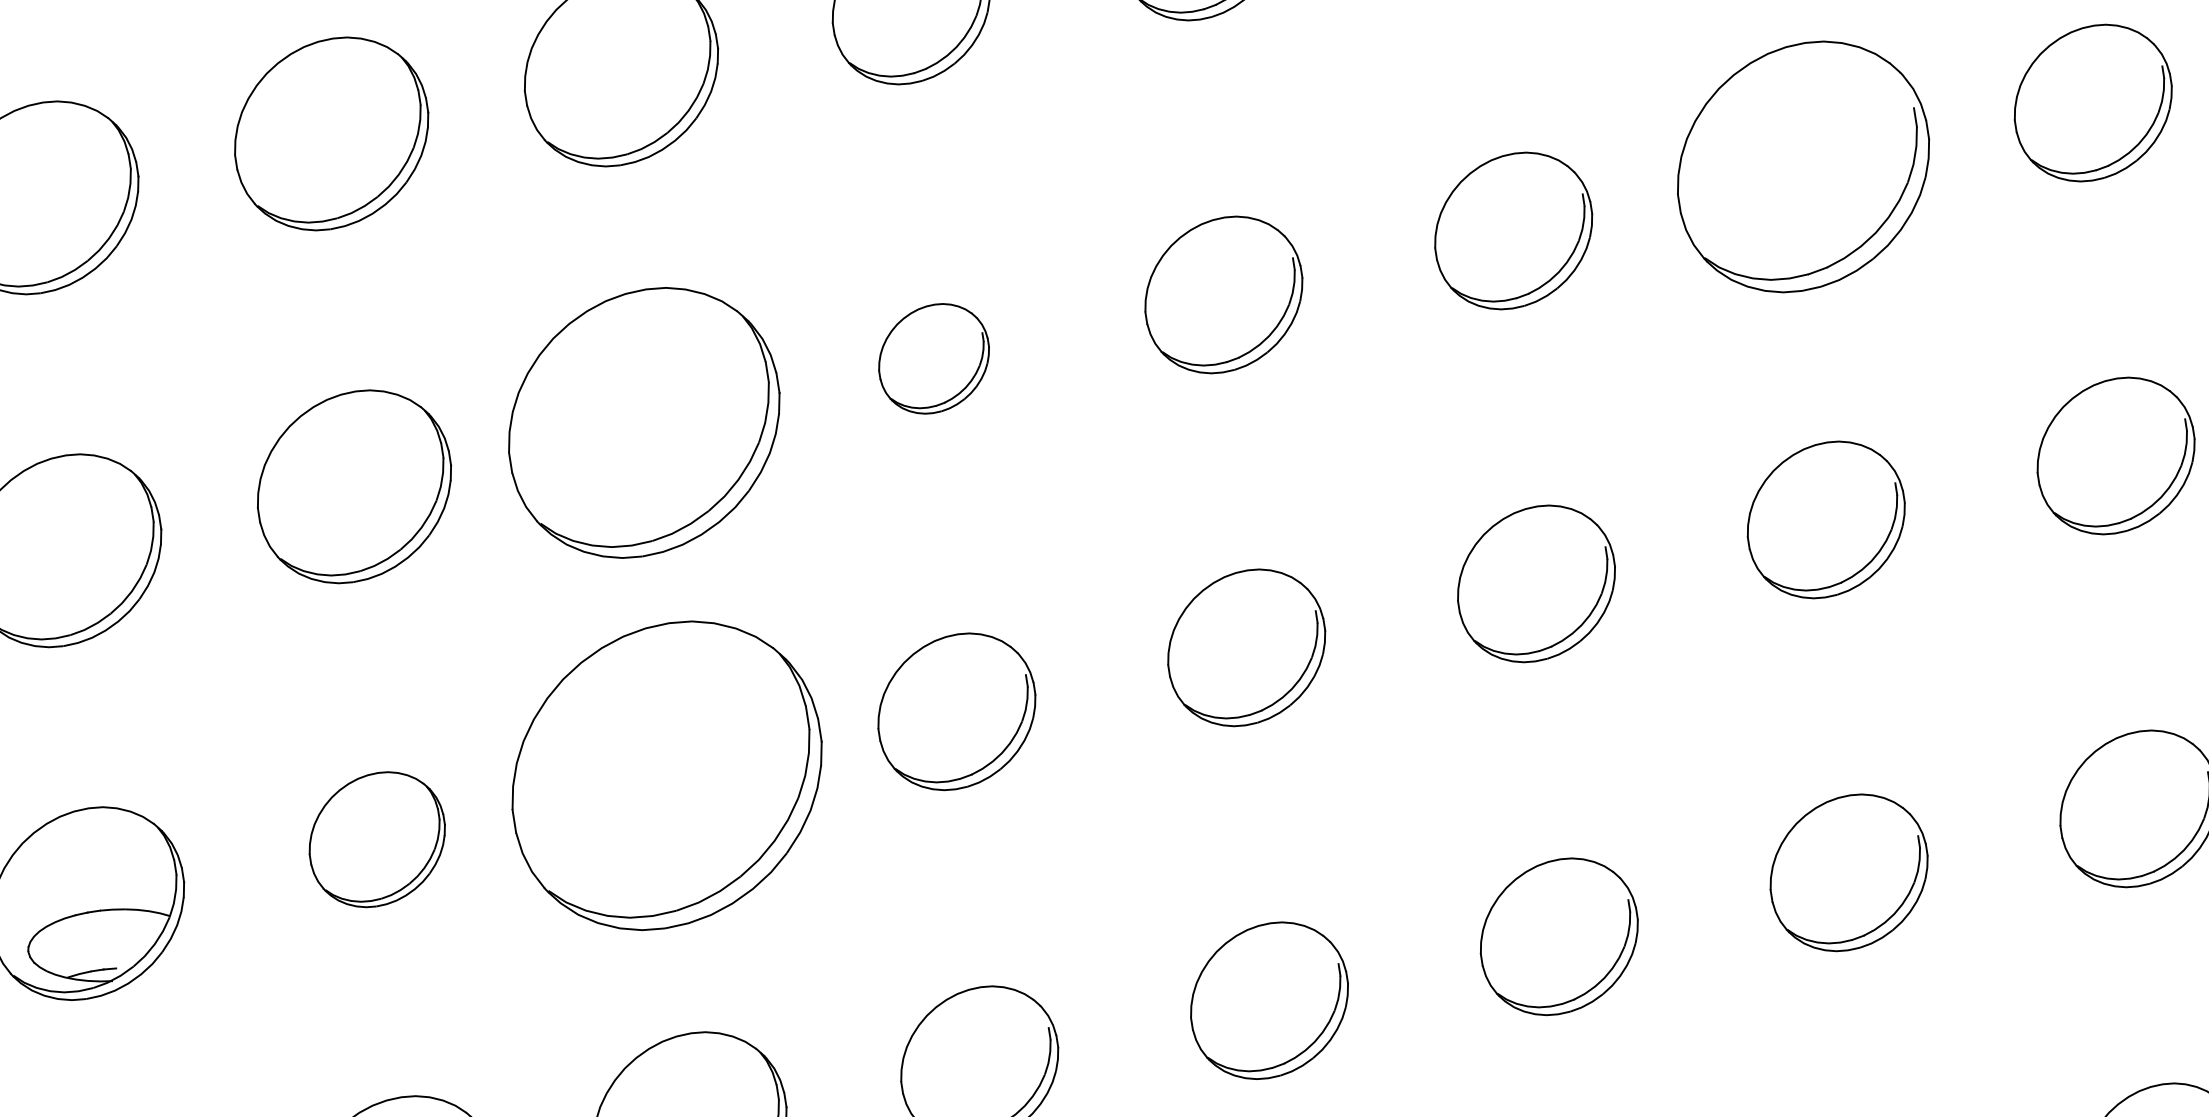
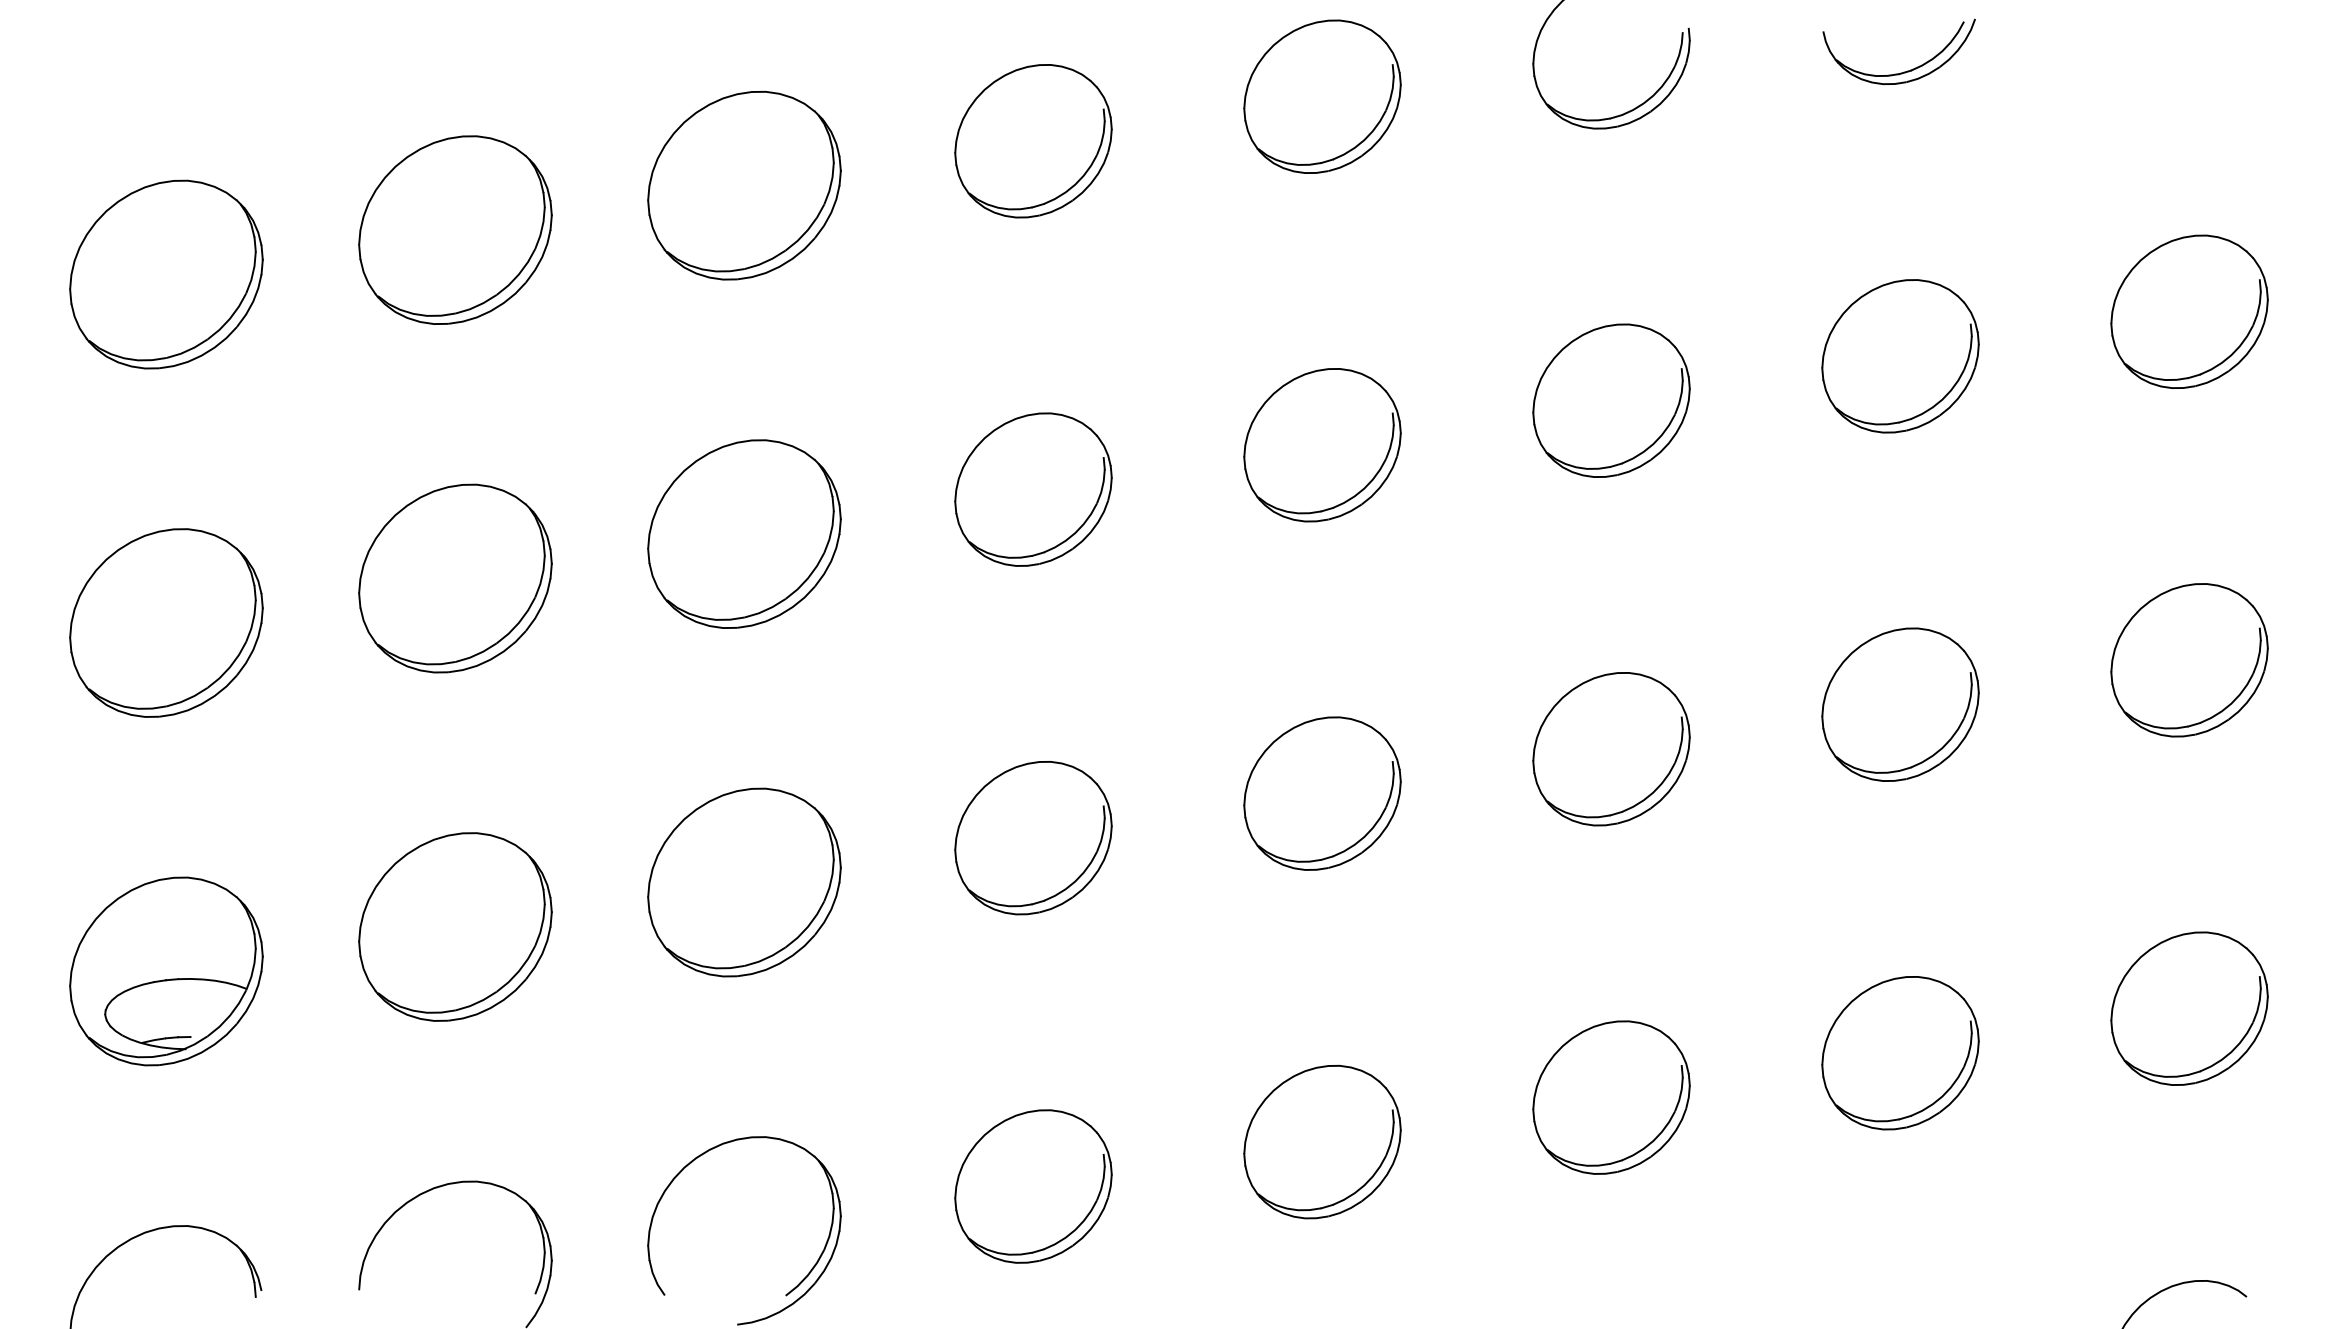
part: (1803, 167) -> (1900, 356), size x0.62
part: (934, 358) -> (1033, 489), size x1.43
part: (644, 422) -> (744, 533), size x0.71
part: (667, 775) -> (744, 882), size x0.62
part: (377, 839) -> (455, 926), size x1.43

